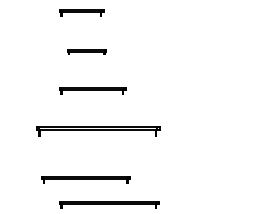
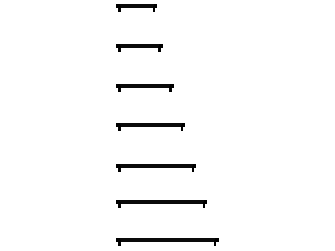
part: (86, 51) -> (144, 87), size x1.43
part: (97, 130) -> (155, 167), size x0.62
part: (85, 179) -> (161, 203), moved

